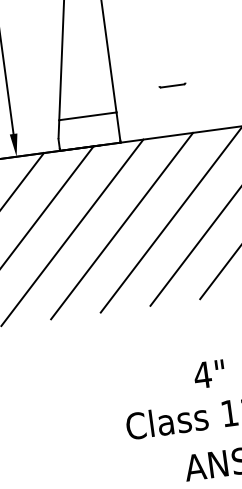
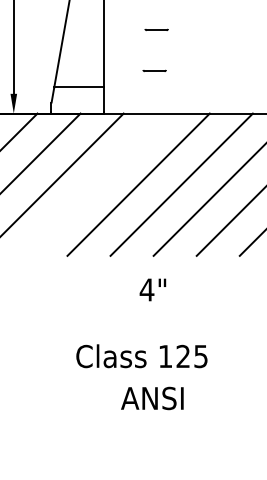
line: (168, 37) -> (156, 29), added
line: (121, 225) -> (95, 184), removed
text: (208, 373) -> (152, 289), moved

